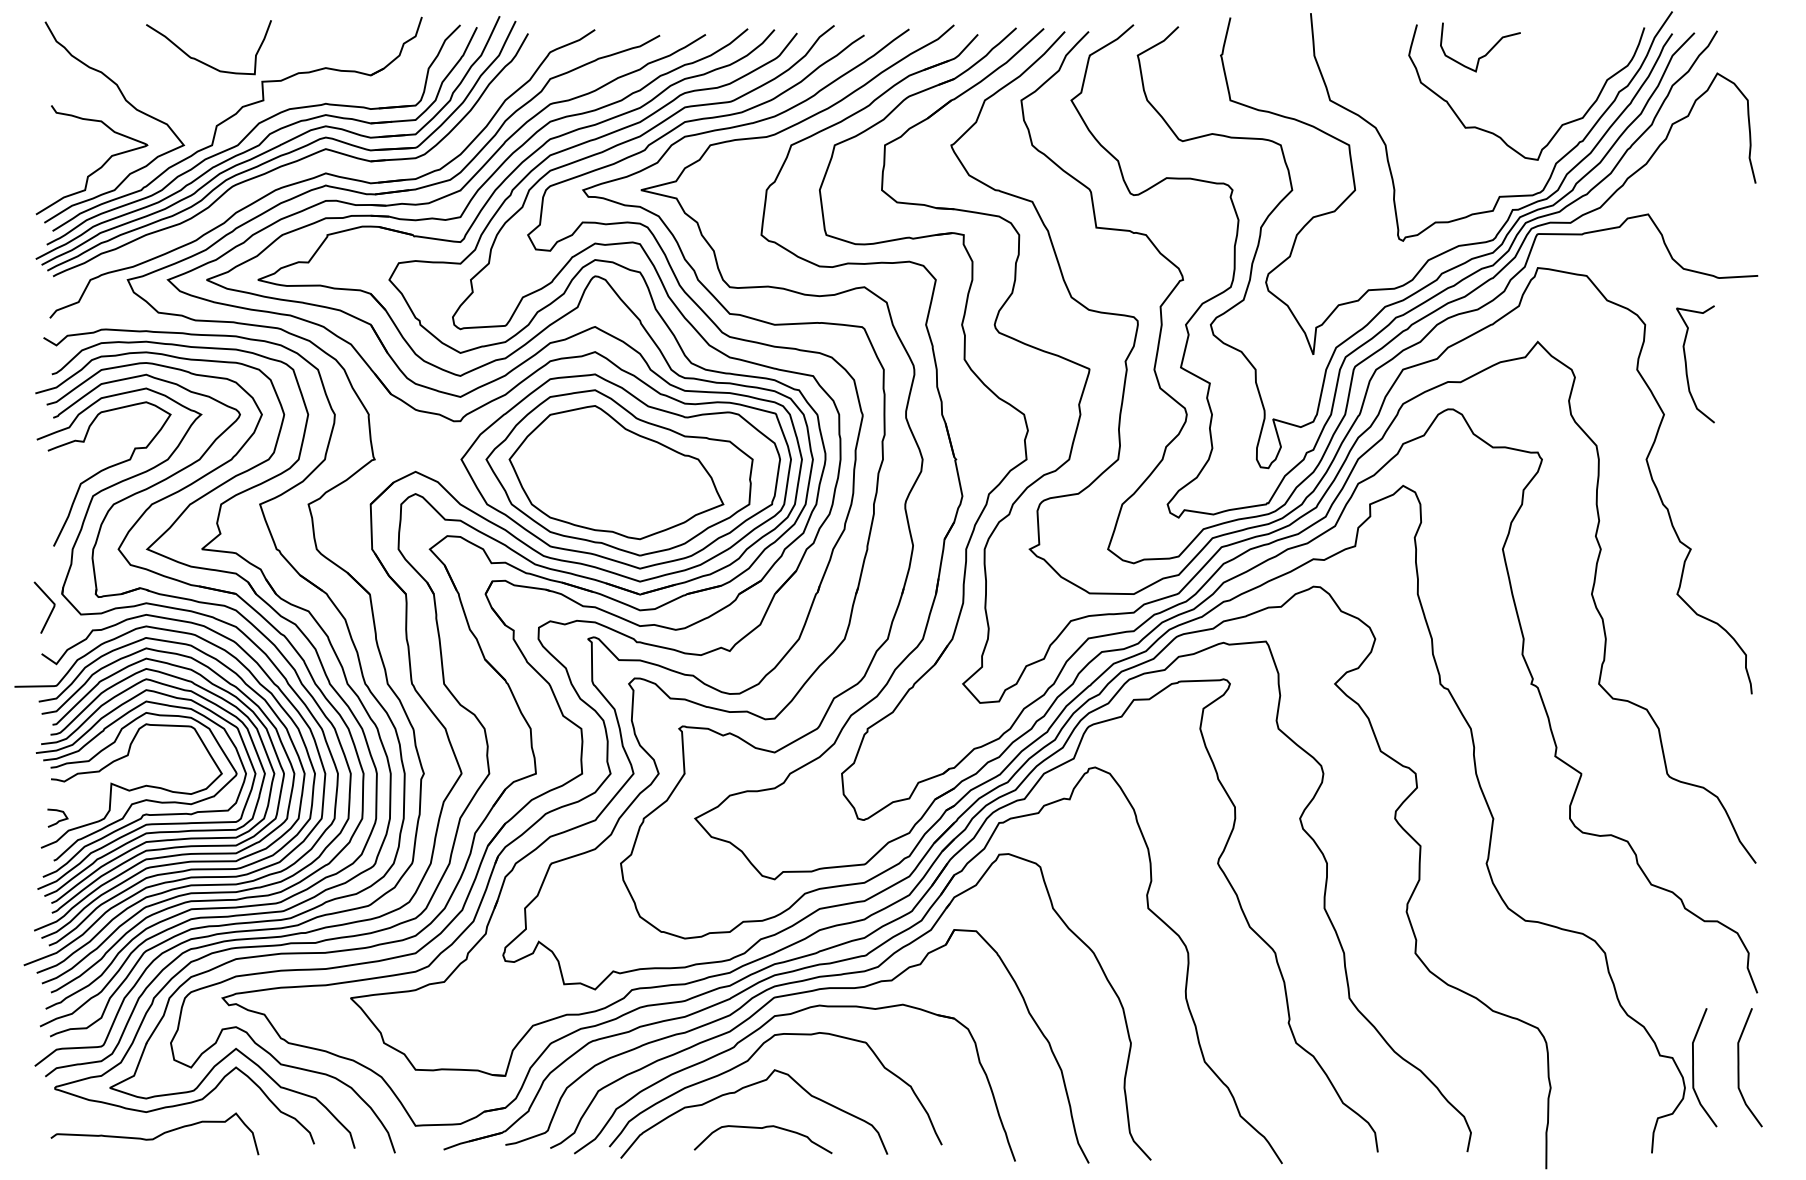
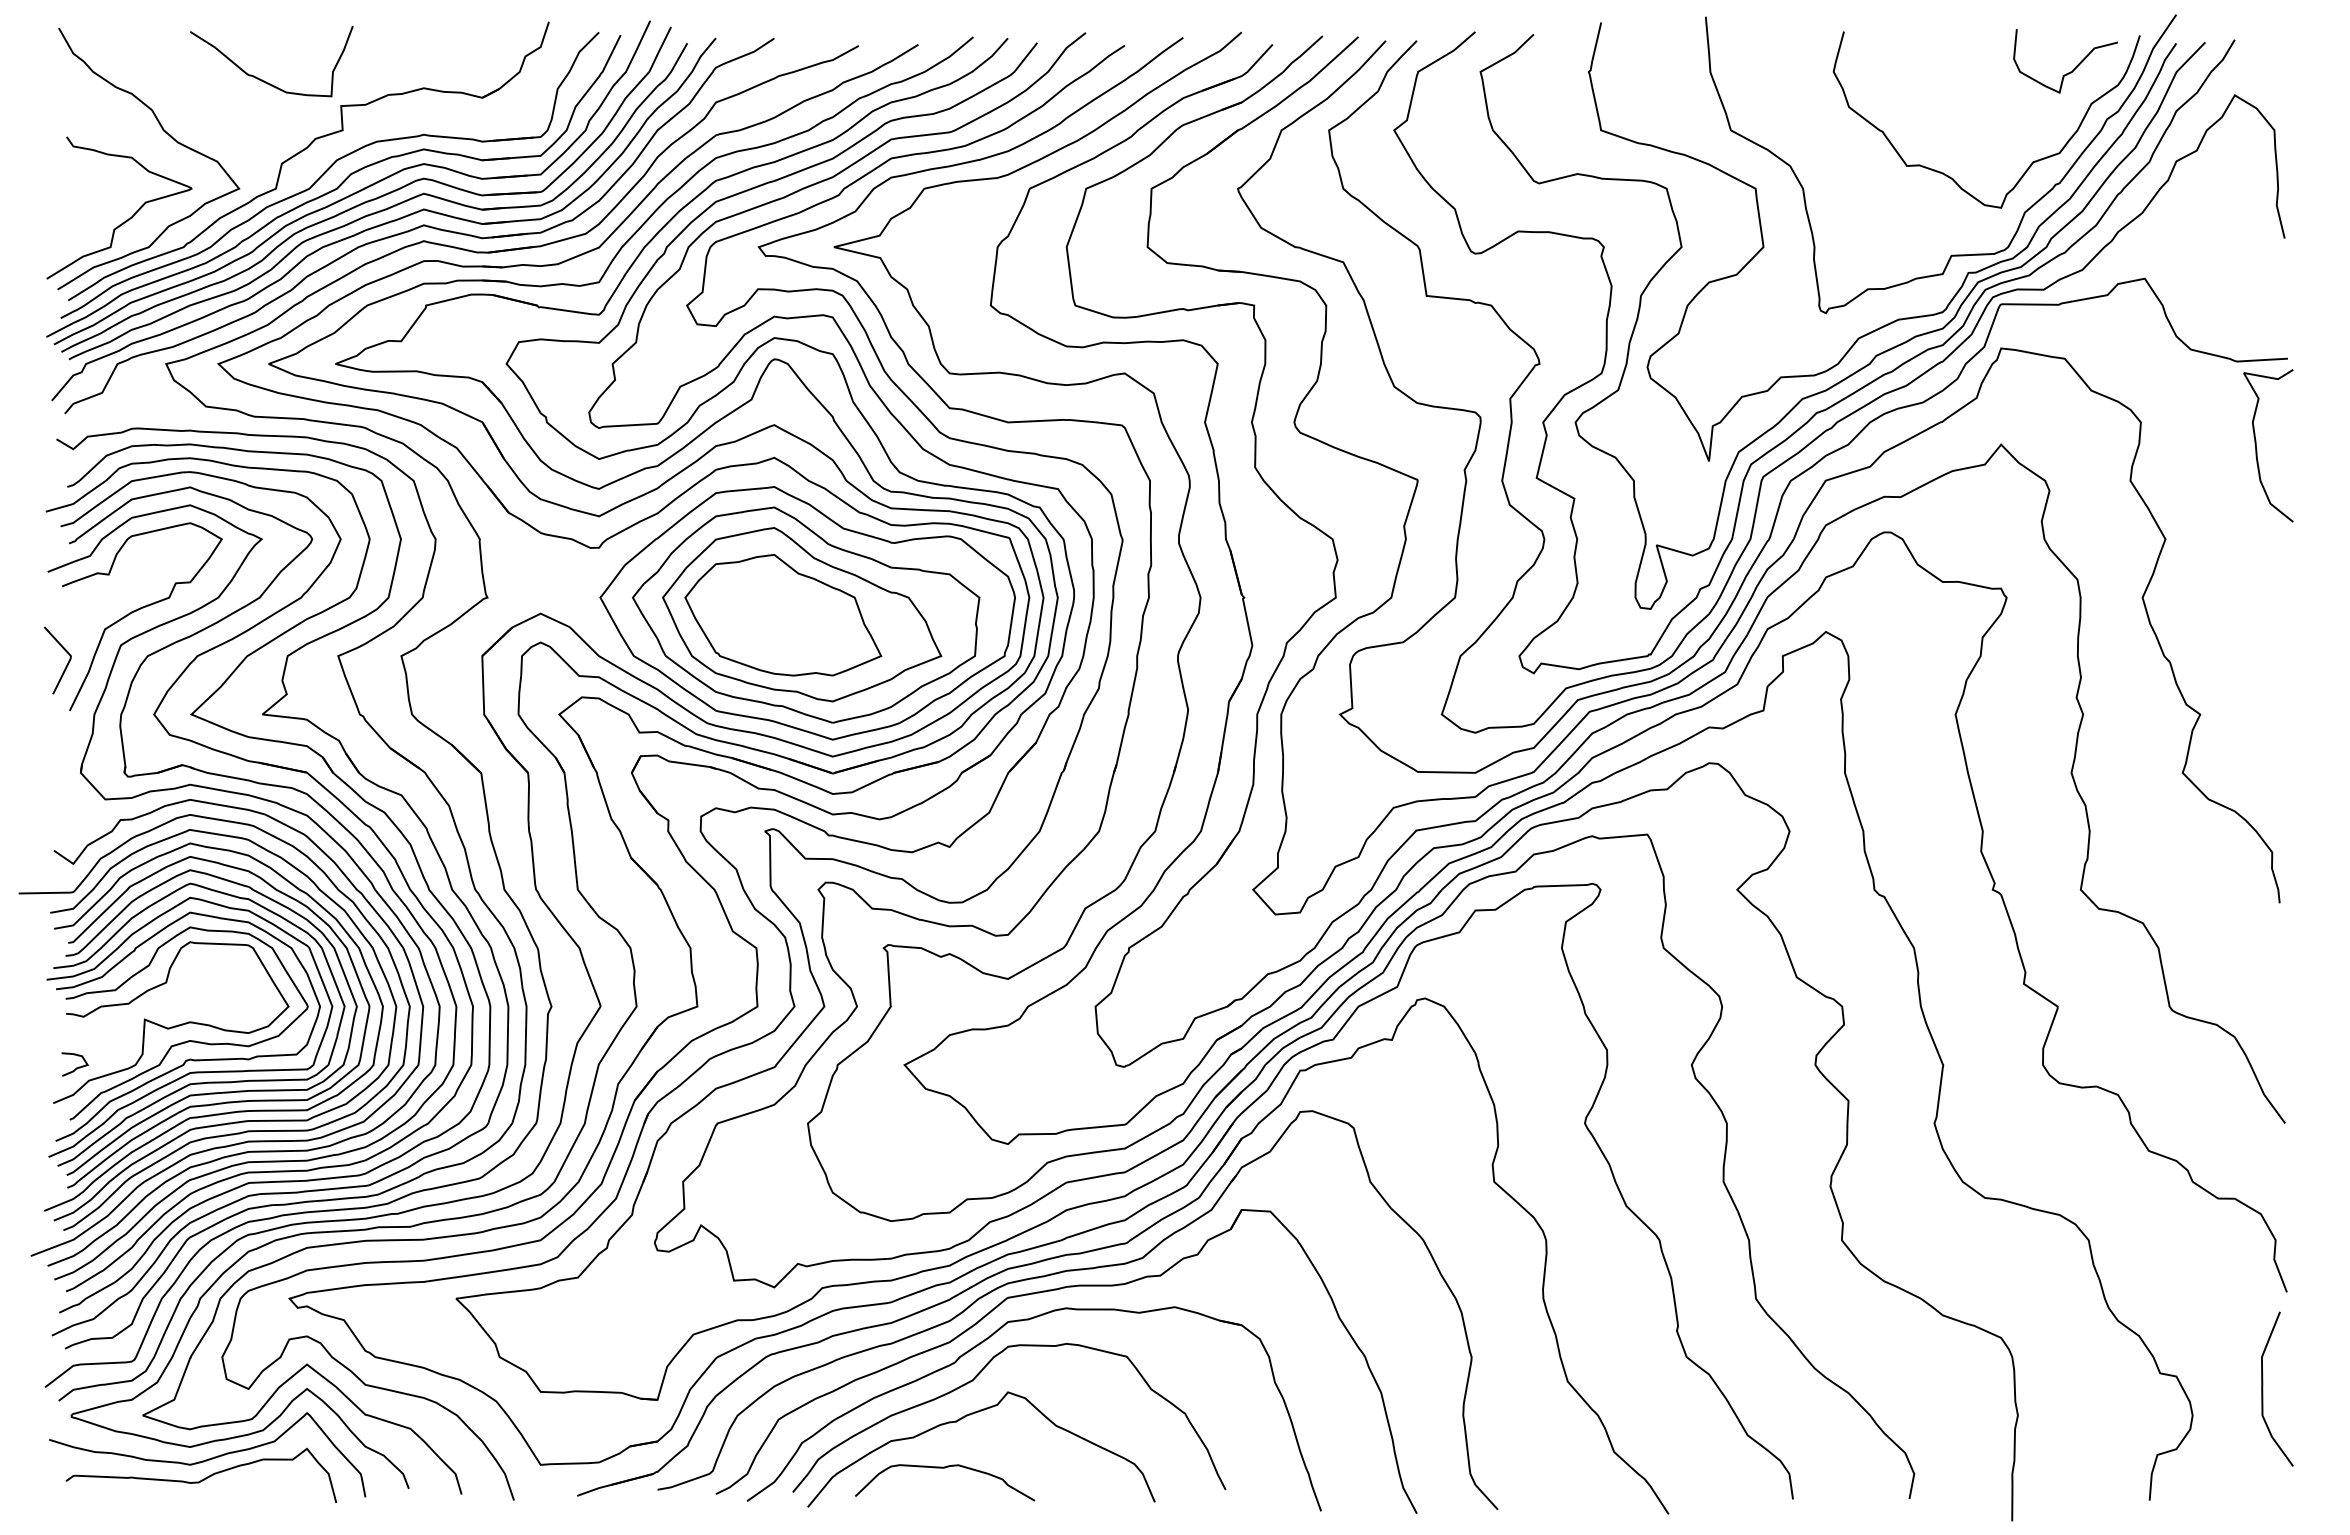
curve: (1487, 52) -> (2074, 67), moved
part: (294, 168) -> (383, 219), added
curve: (1687, 367) -> (2257, 449), moved
part: (602, 473) -> (783, 615), added
line: (51, 610) -> (66, 664), moved
curve: (1694, 1067) -> (2204, 1388), removed
curve: (160, 1120) -> (208, 1458), added
curve: (763, 1128) -> (945, 1468), moved

